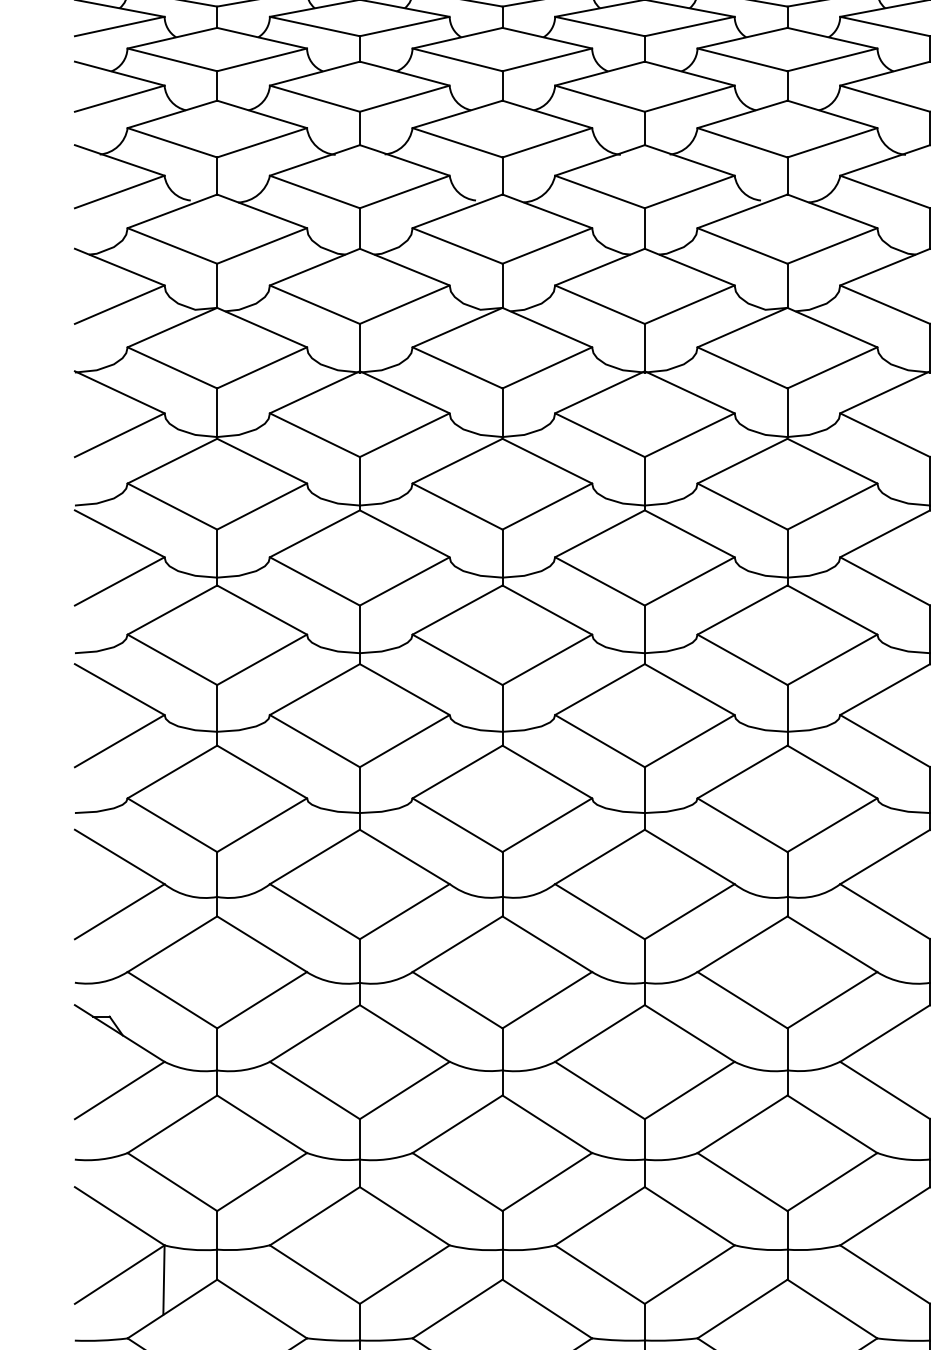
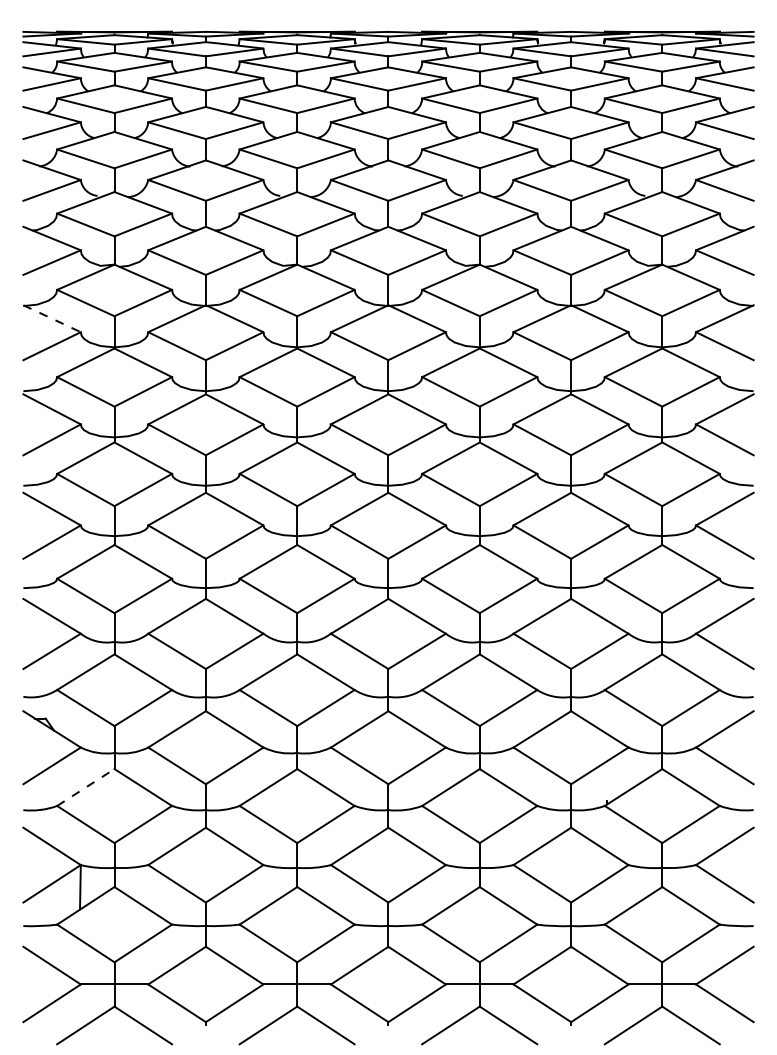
line: (120, 391) -> (52, 318), solid -> dashed
line: (173, 1124) -> (86, 787), solid -> dashed

